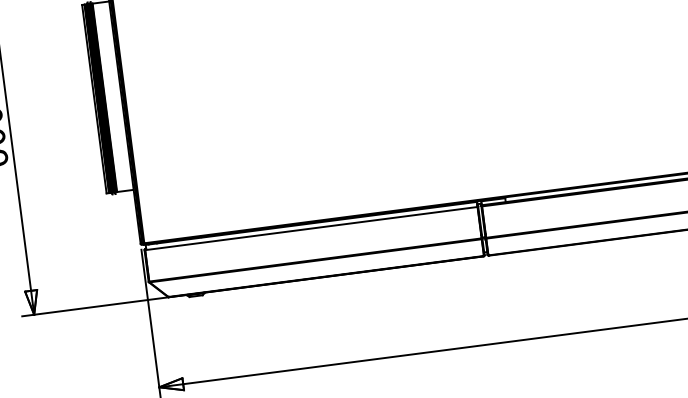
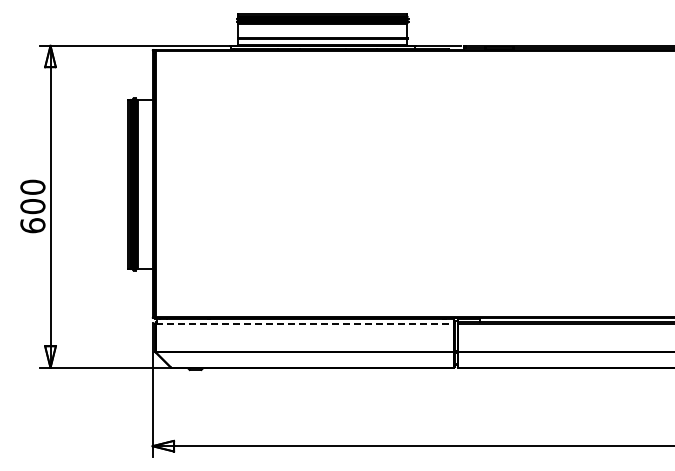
line: (311, 228) -> (305, 323), solid -> dashed

